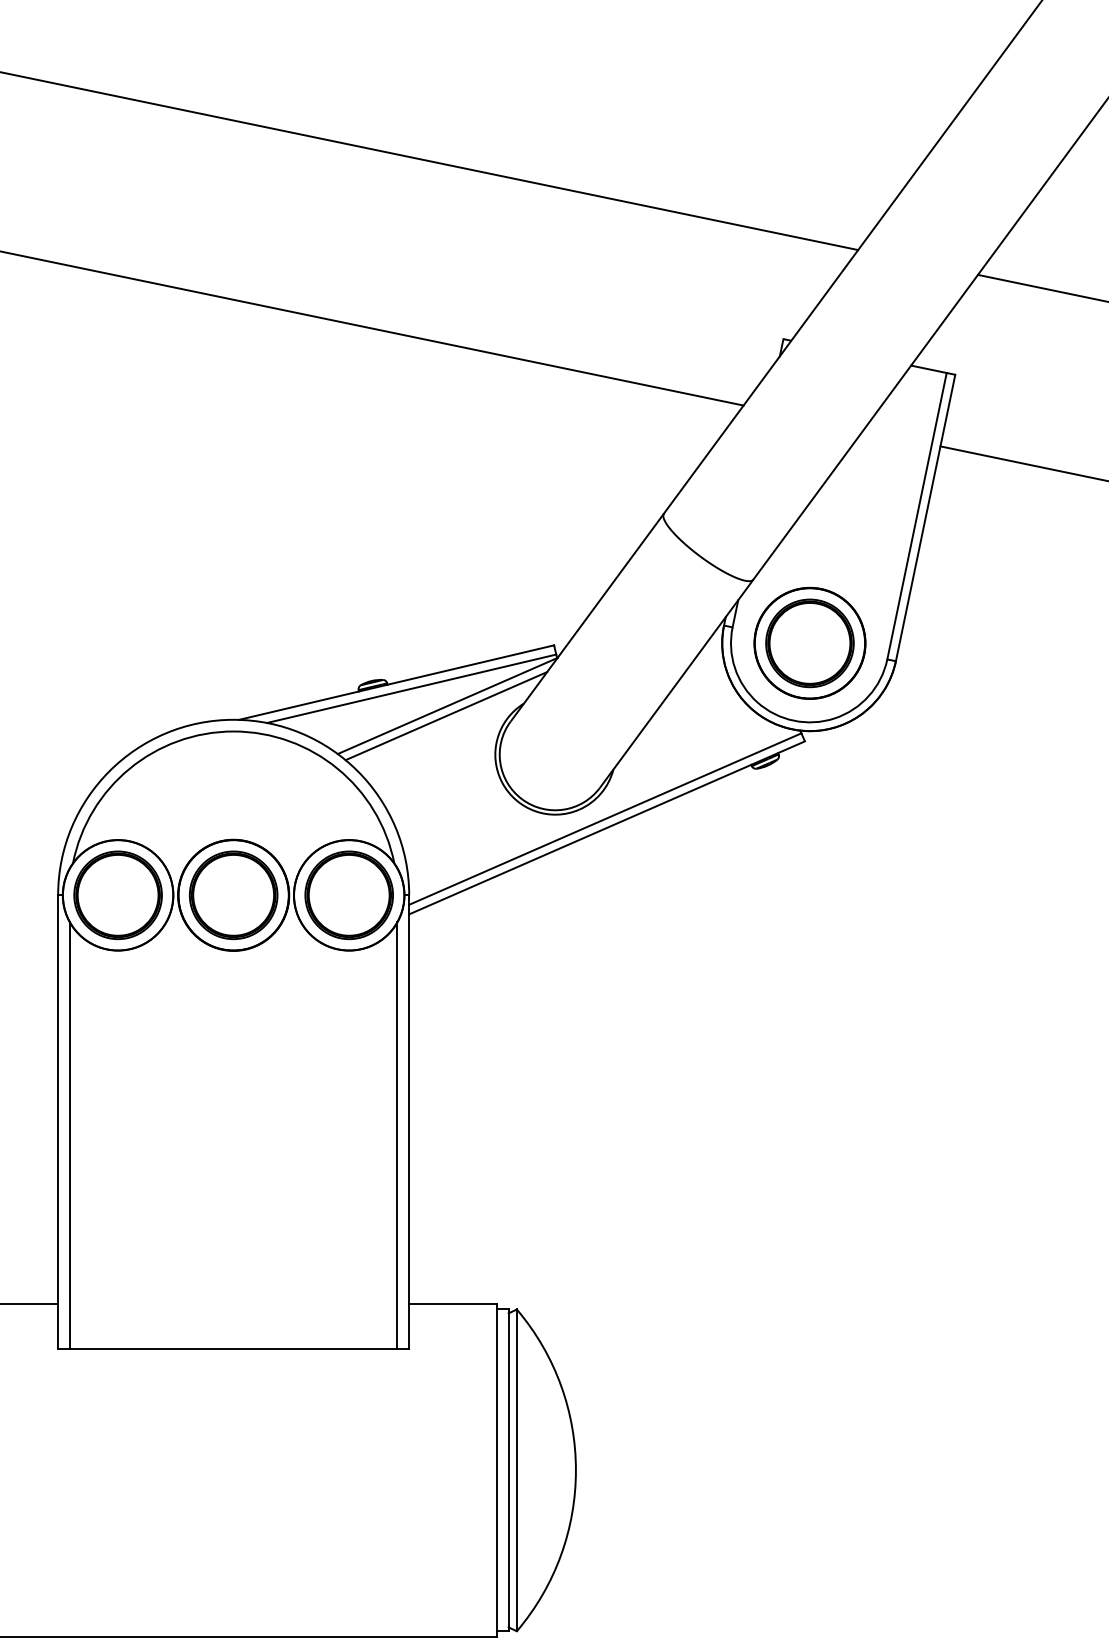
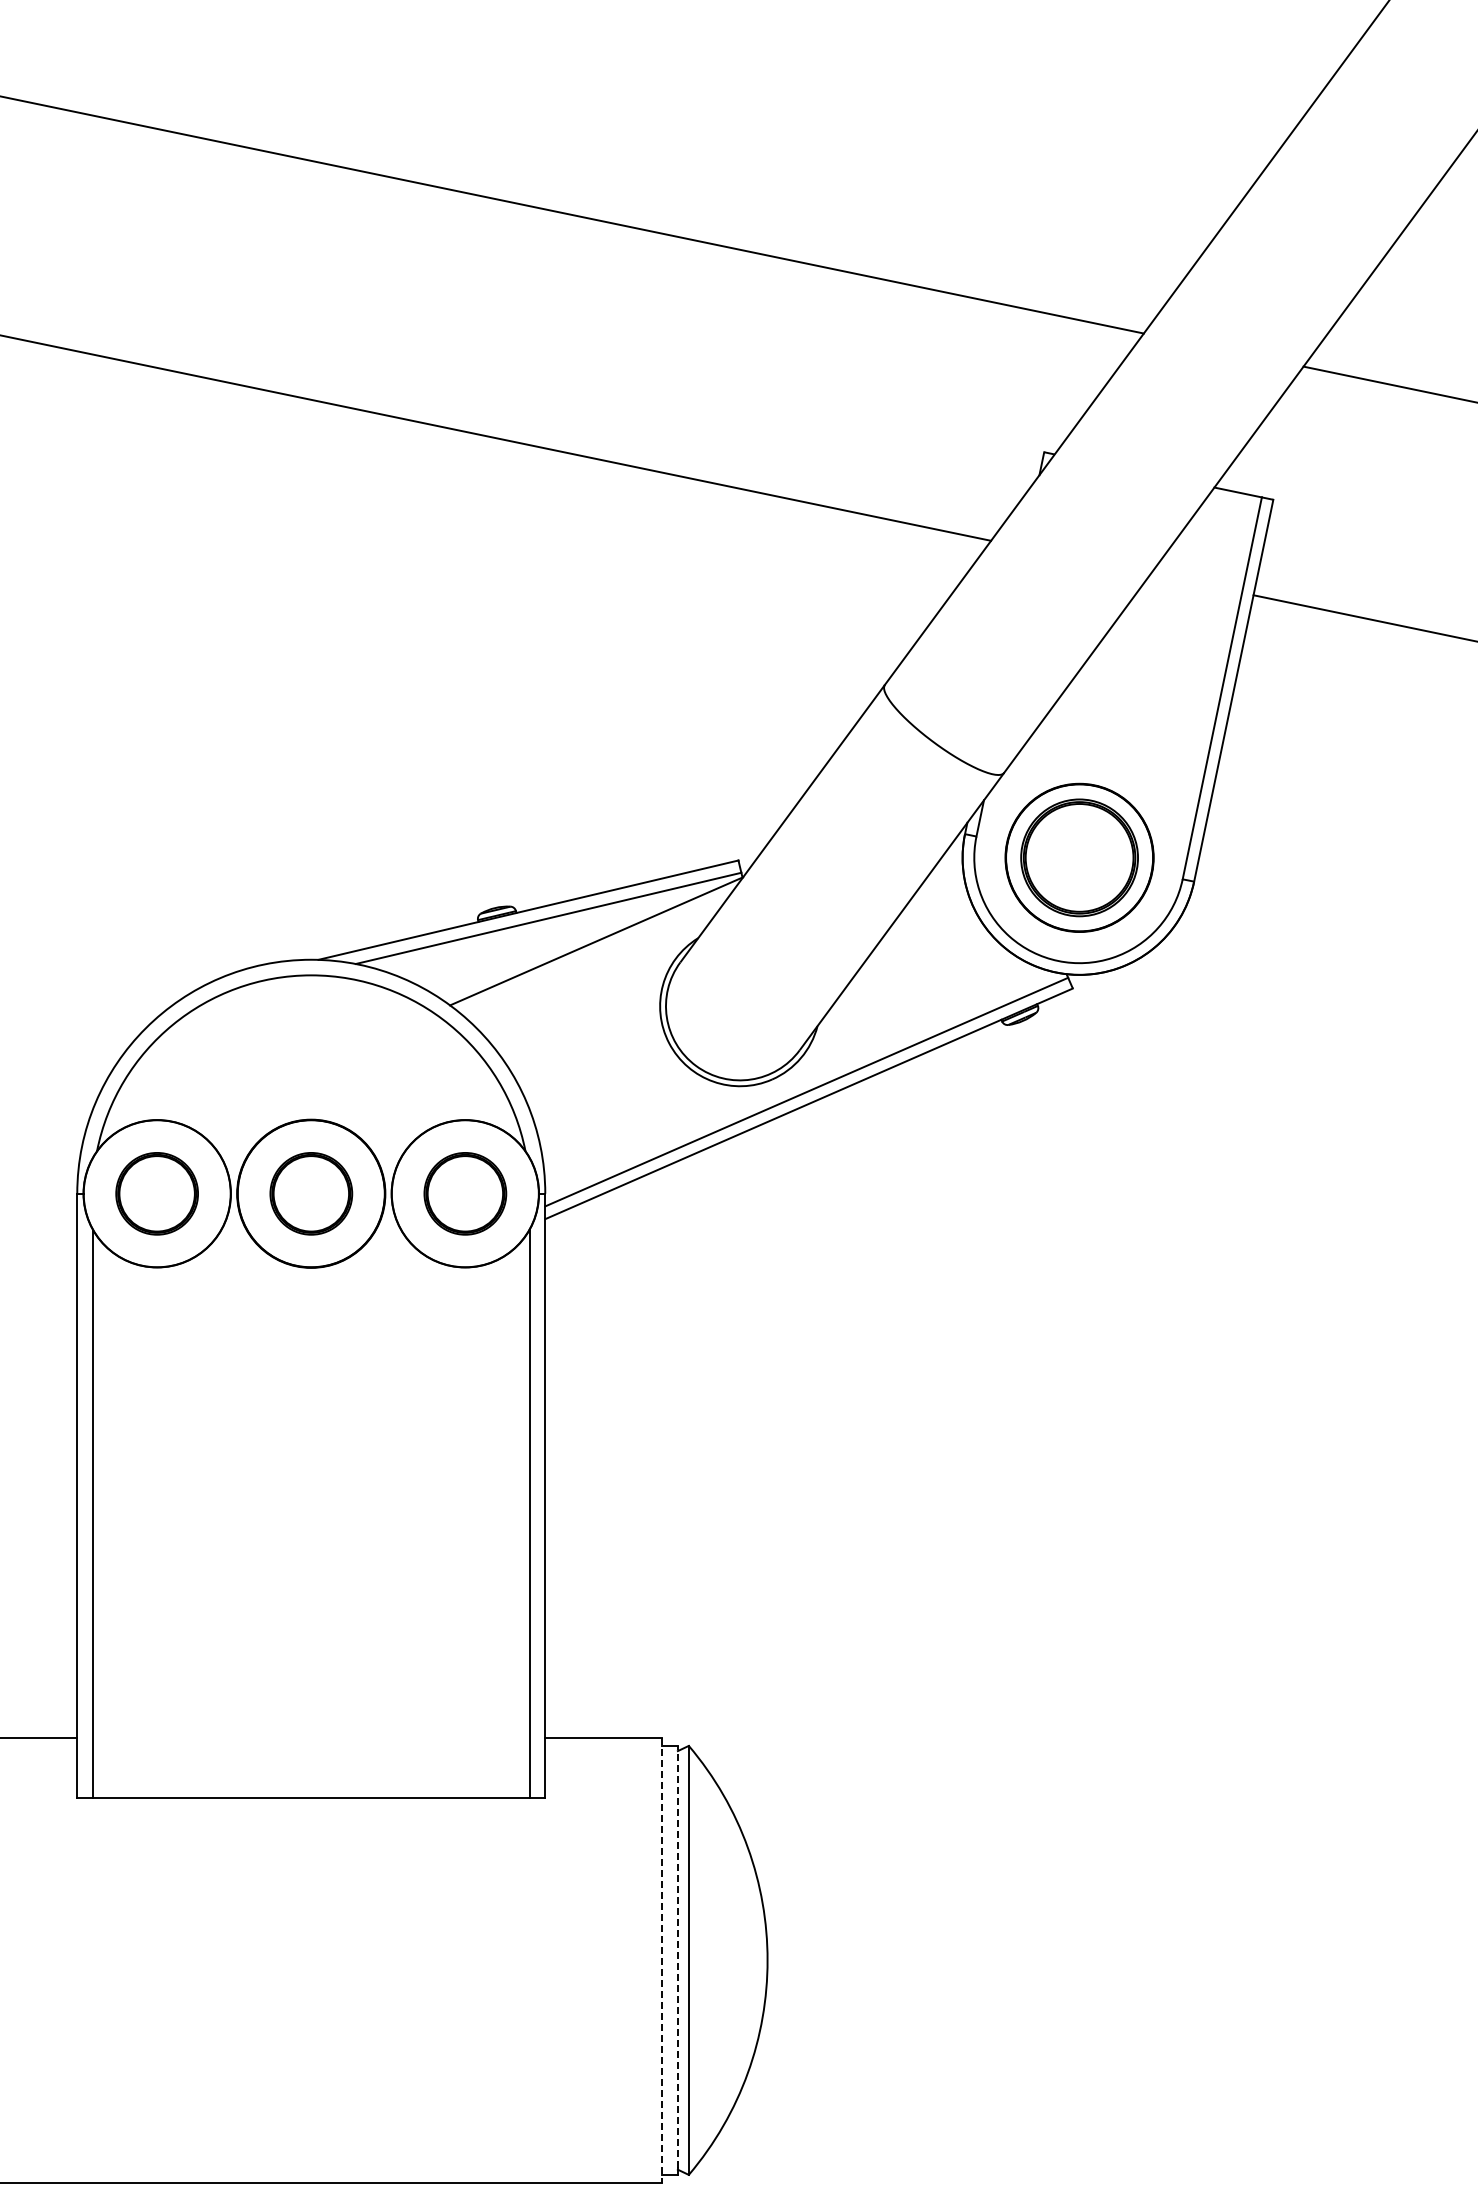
line: (446, 715) -> (594, 954), removed
part: (117, 895) -> (156, 1193), size x0.7
part: (233, 895) -> (311, 1193), size x0.7
part: (349, 895) -> (465, 1193), size x0.7
line: (508, 1467) -> (677, 1956), solid -> dashed
line: (497, 1470) -> (662, 1960), solid -> dashed

